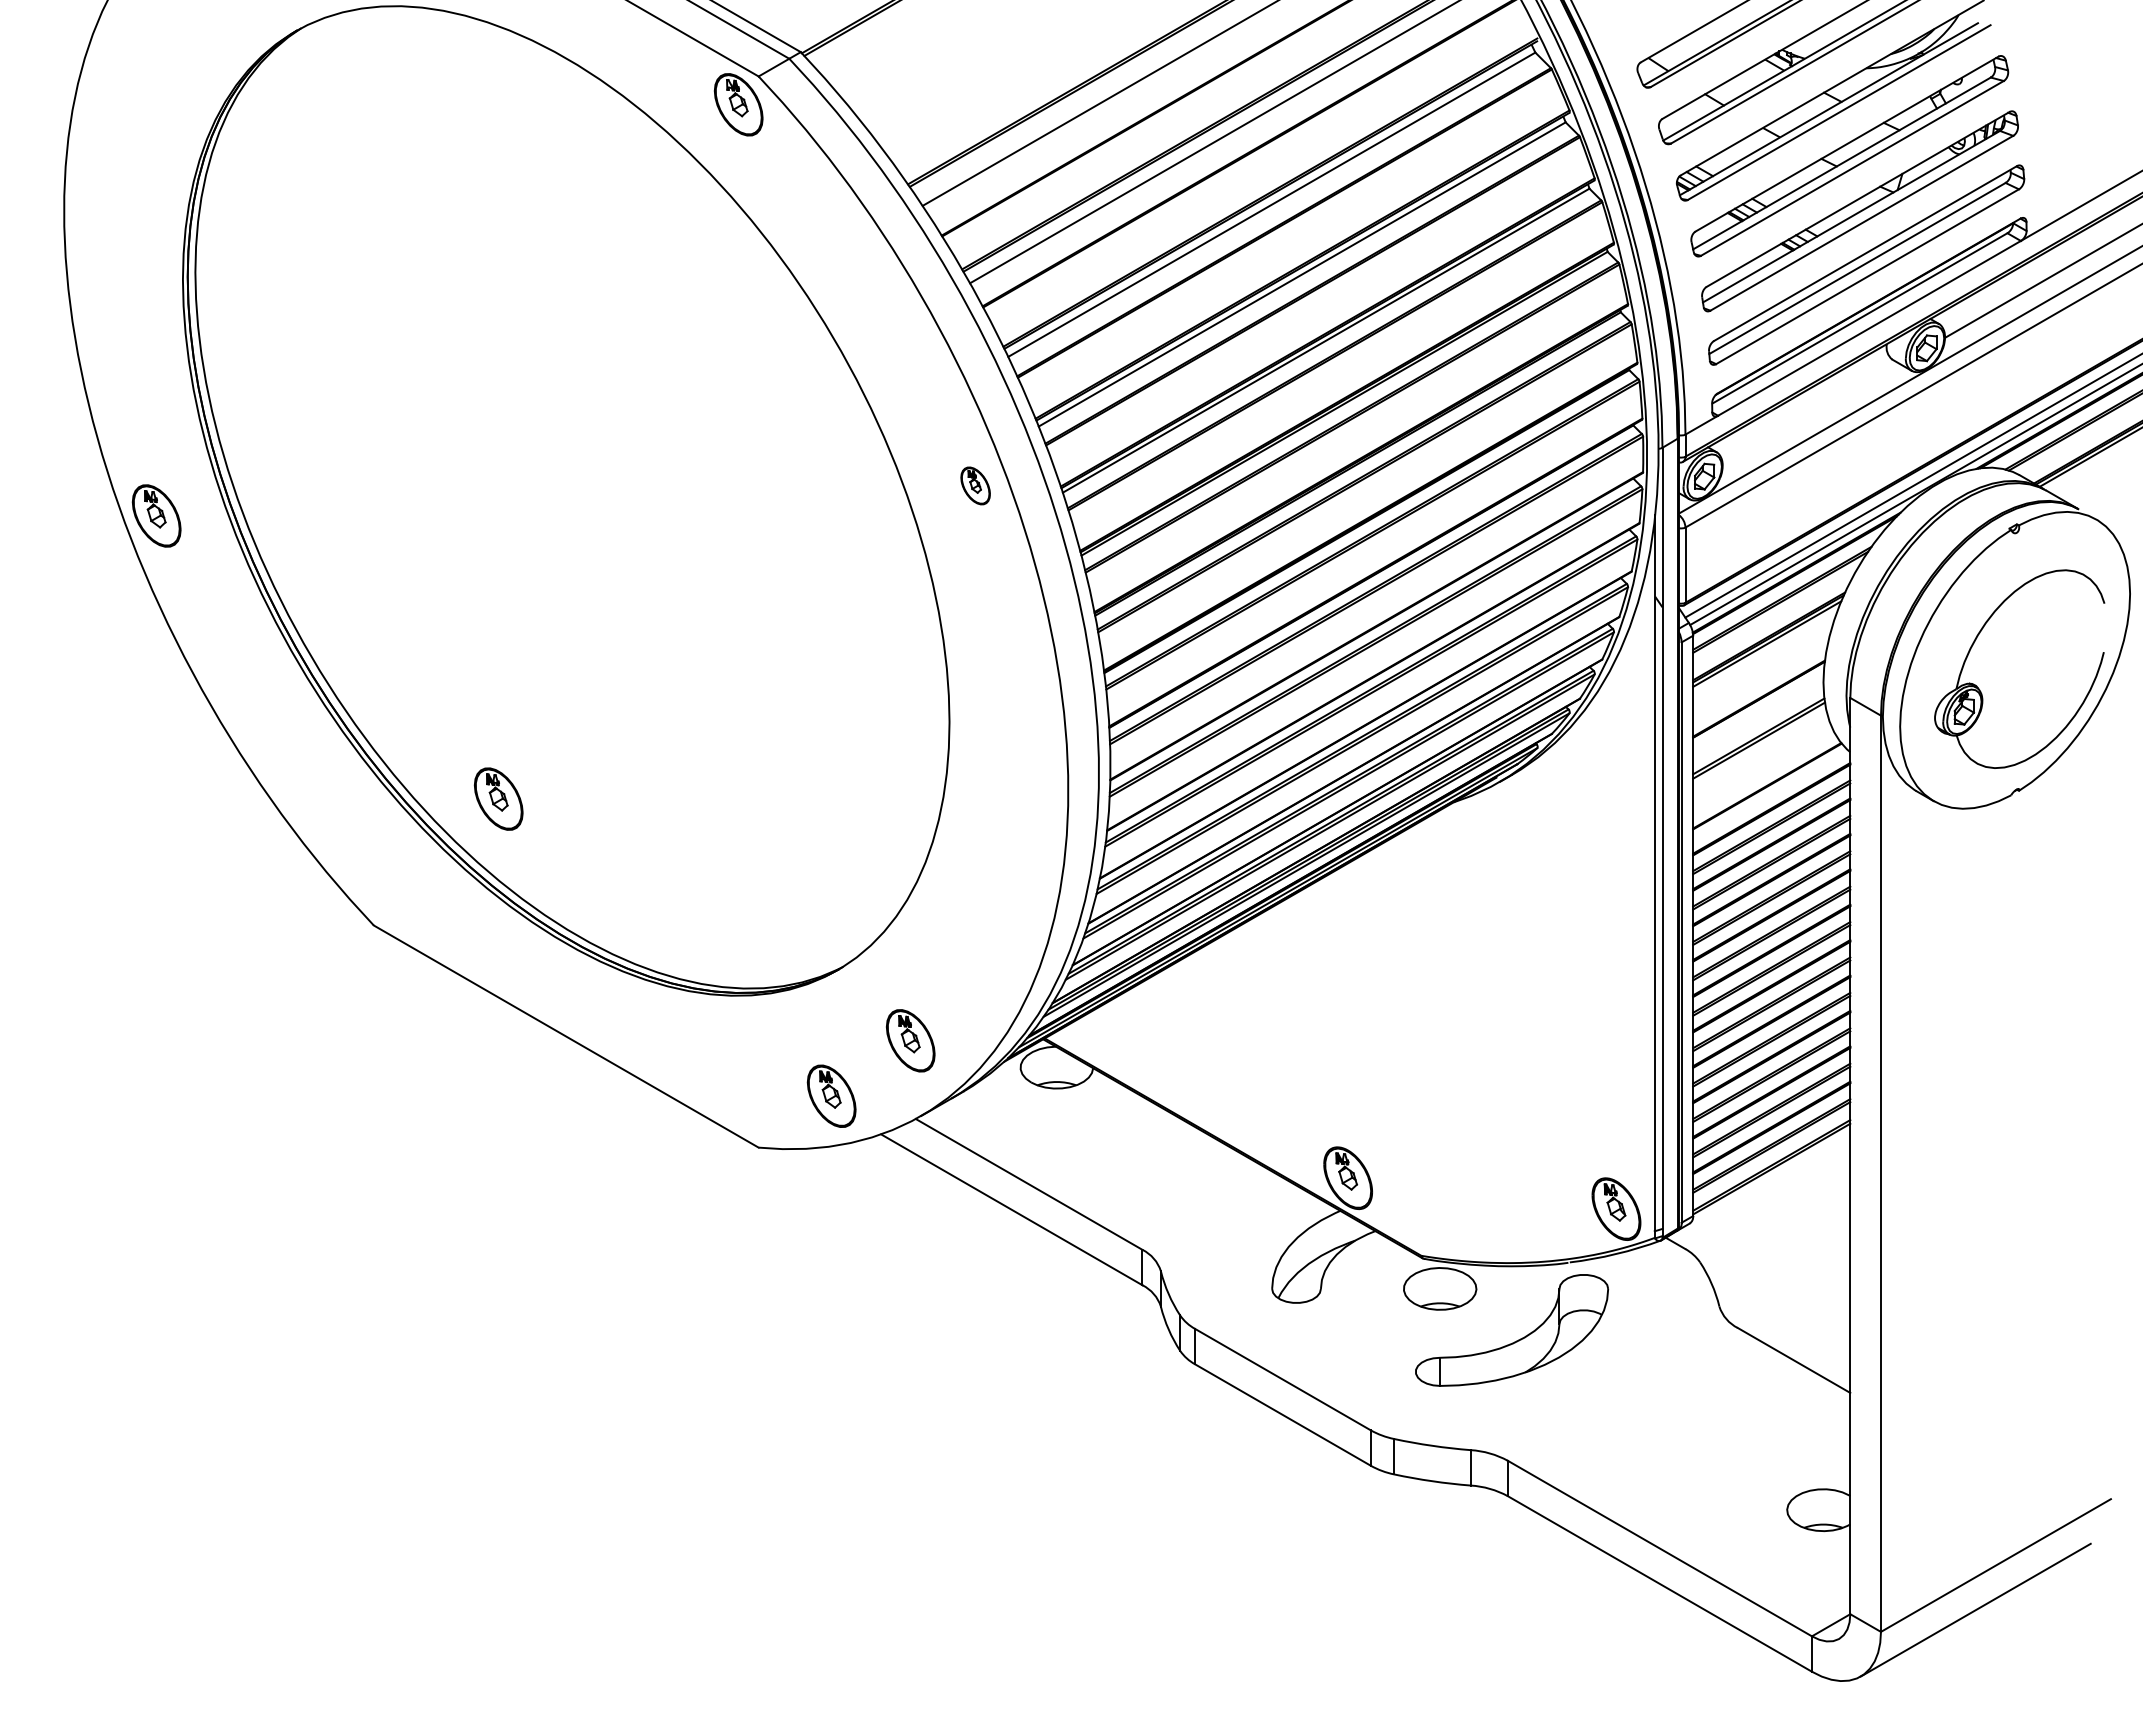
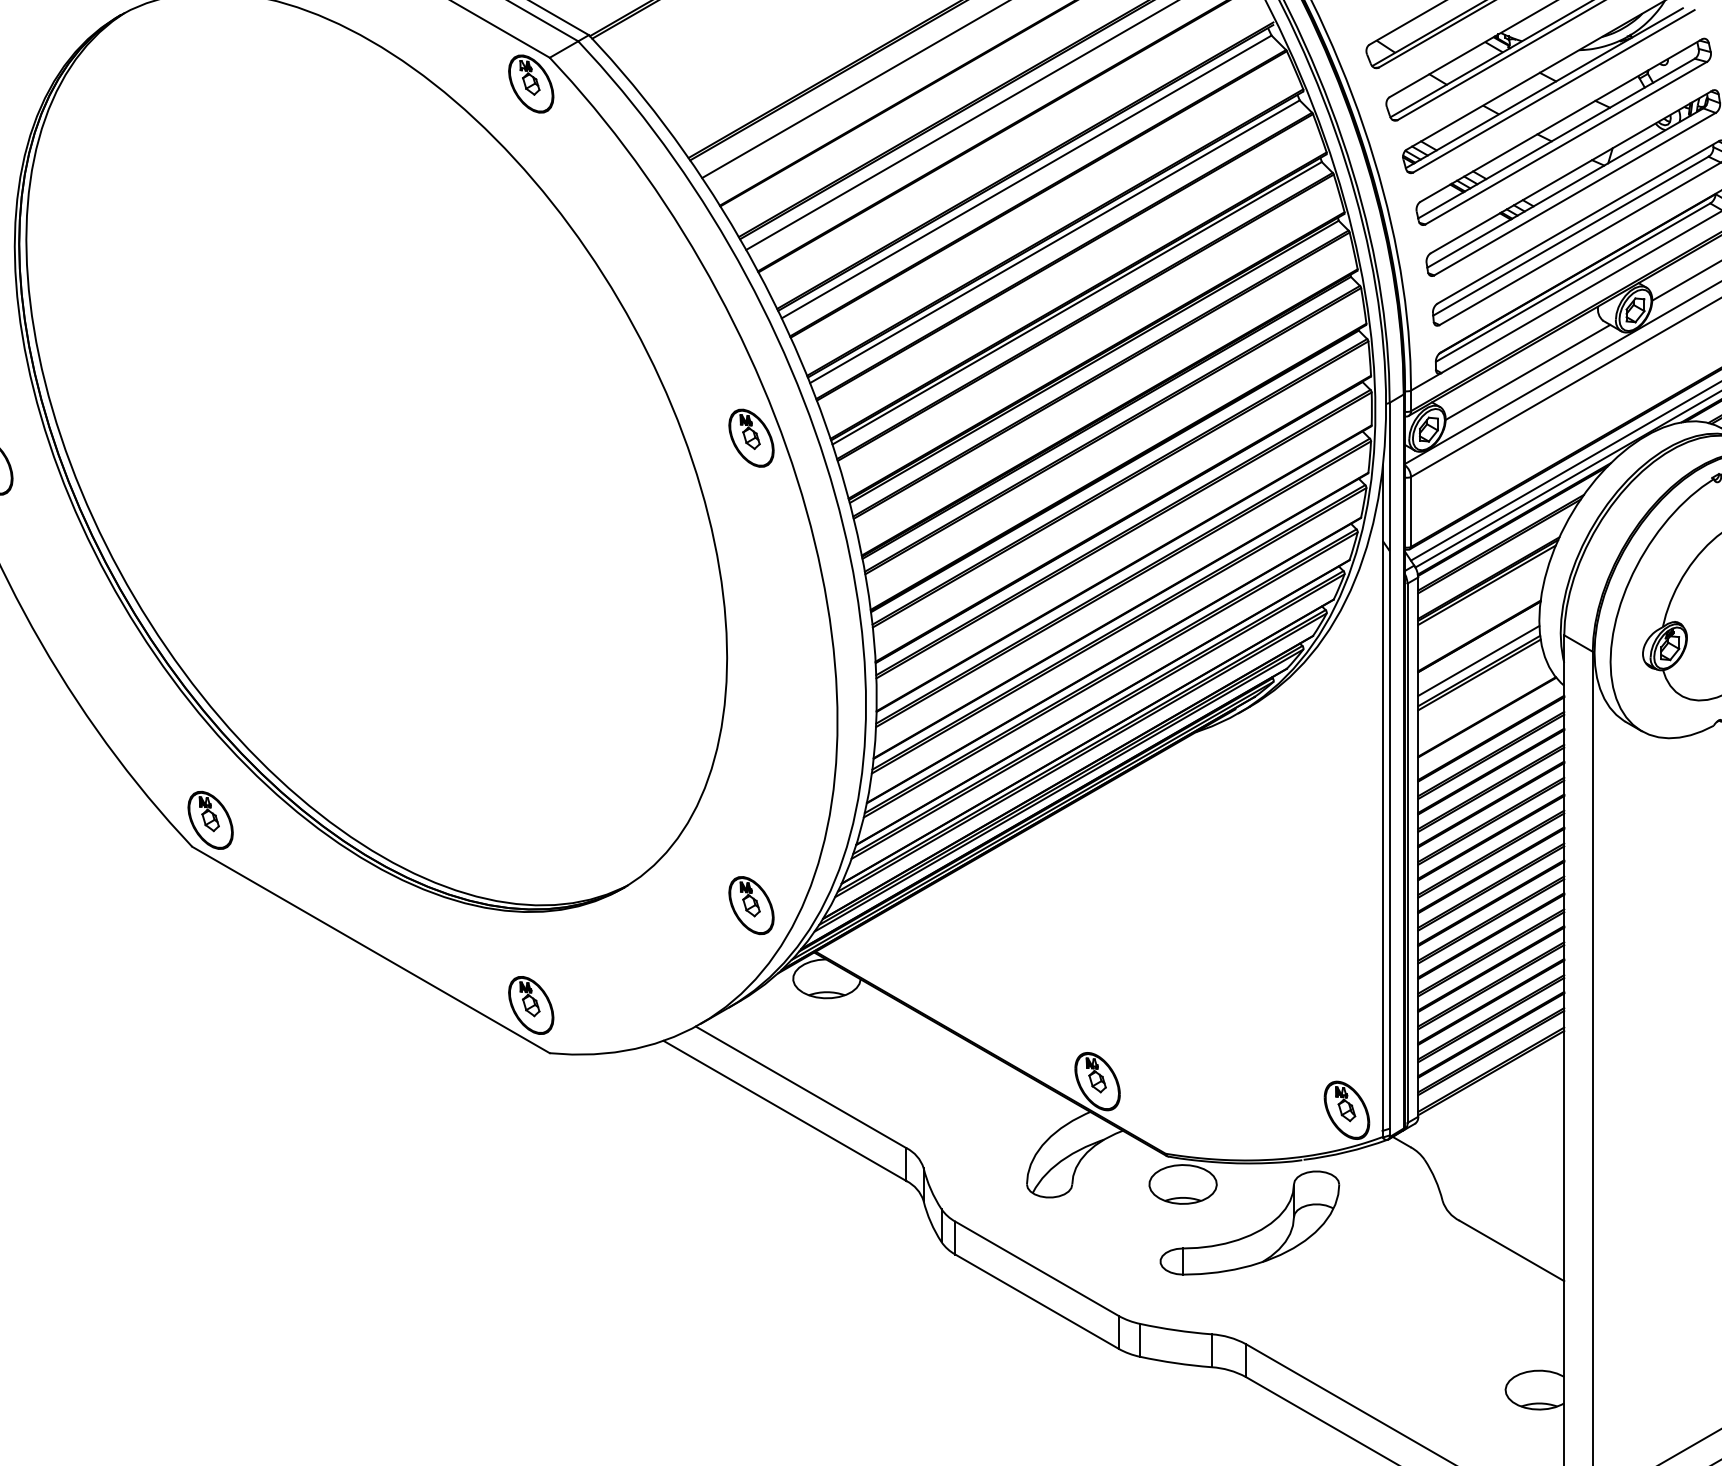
line: (1810, 414) -> (1527, 371), added
part: (975, 485) -> (751, 437), size x1.67
line: (1758, 725) -> (1478, 660), added
part: (498, 798) -> (210, 819), moved
part: (910, 1040) -> (751, 905), moved
part: (831, 1095) -> (531, 1004), moved

